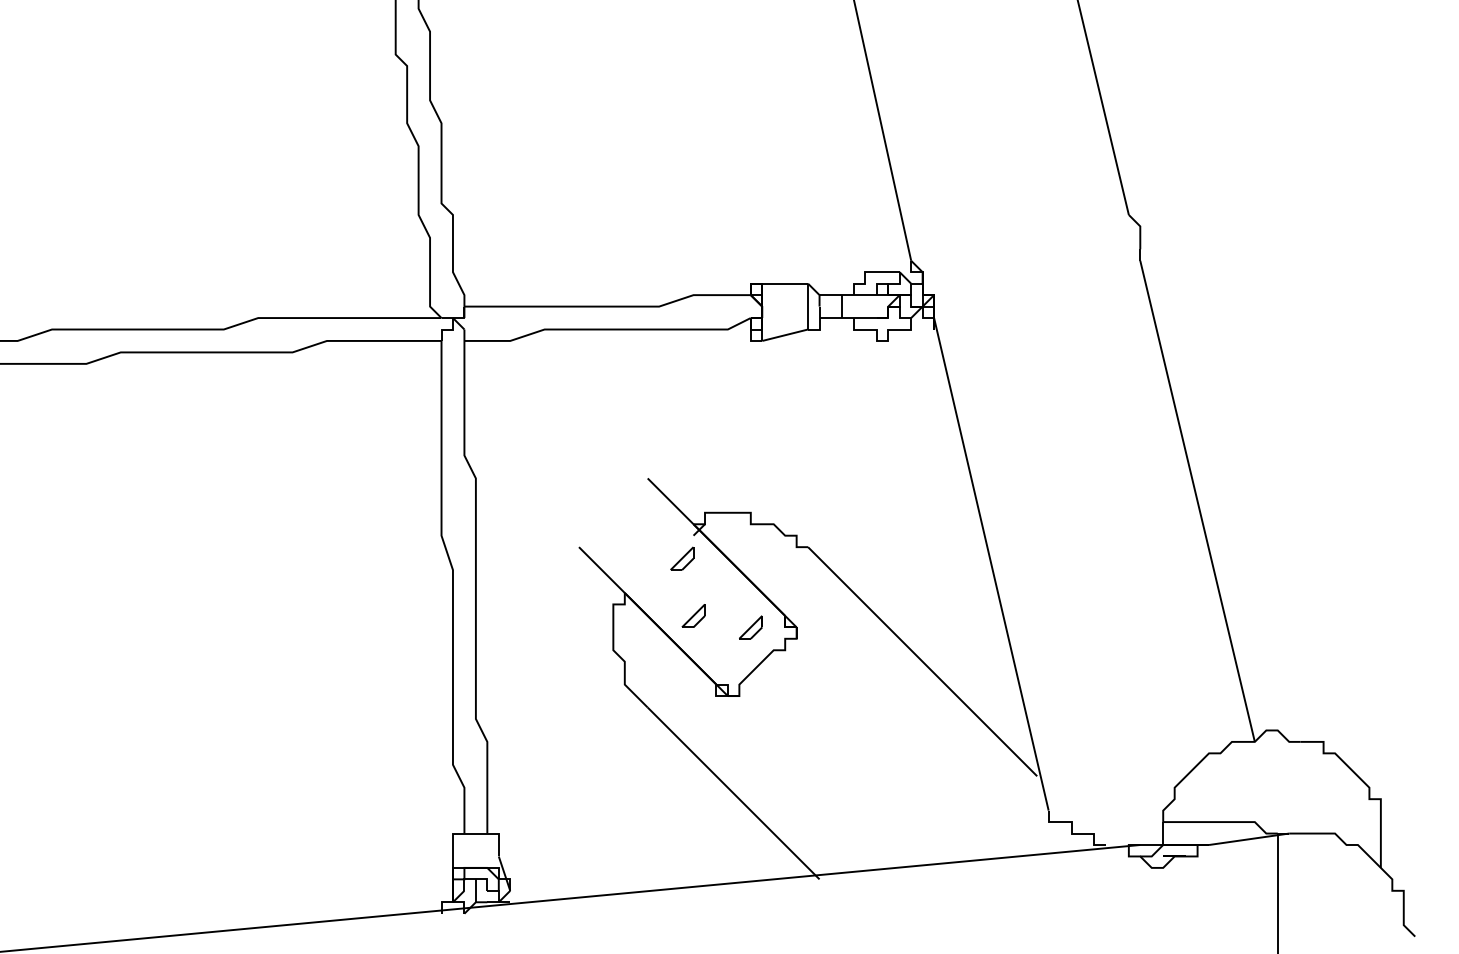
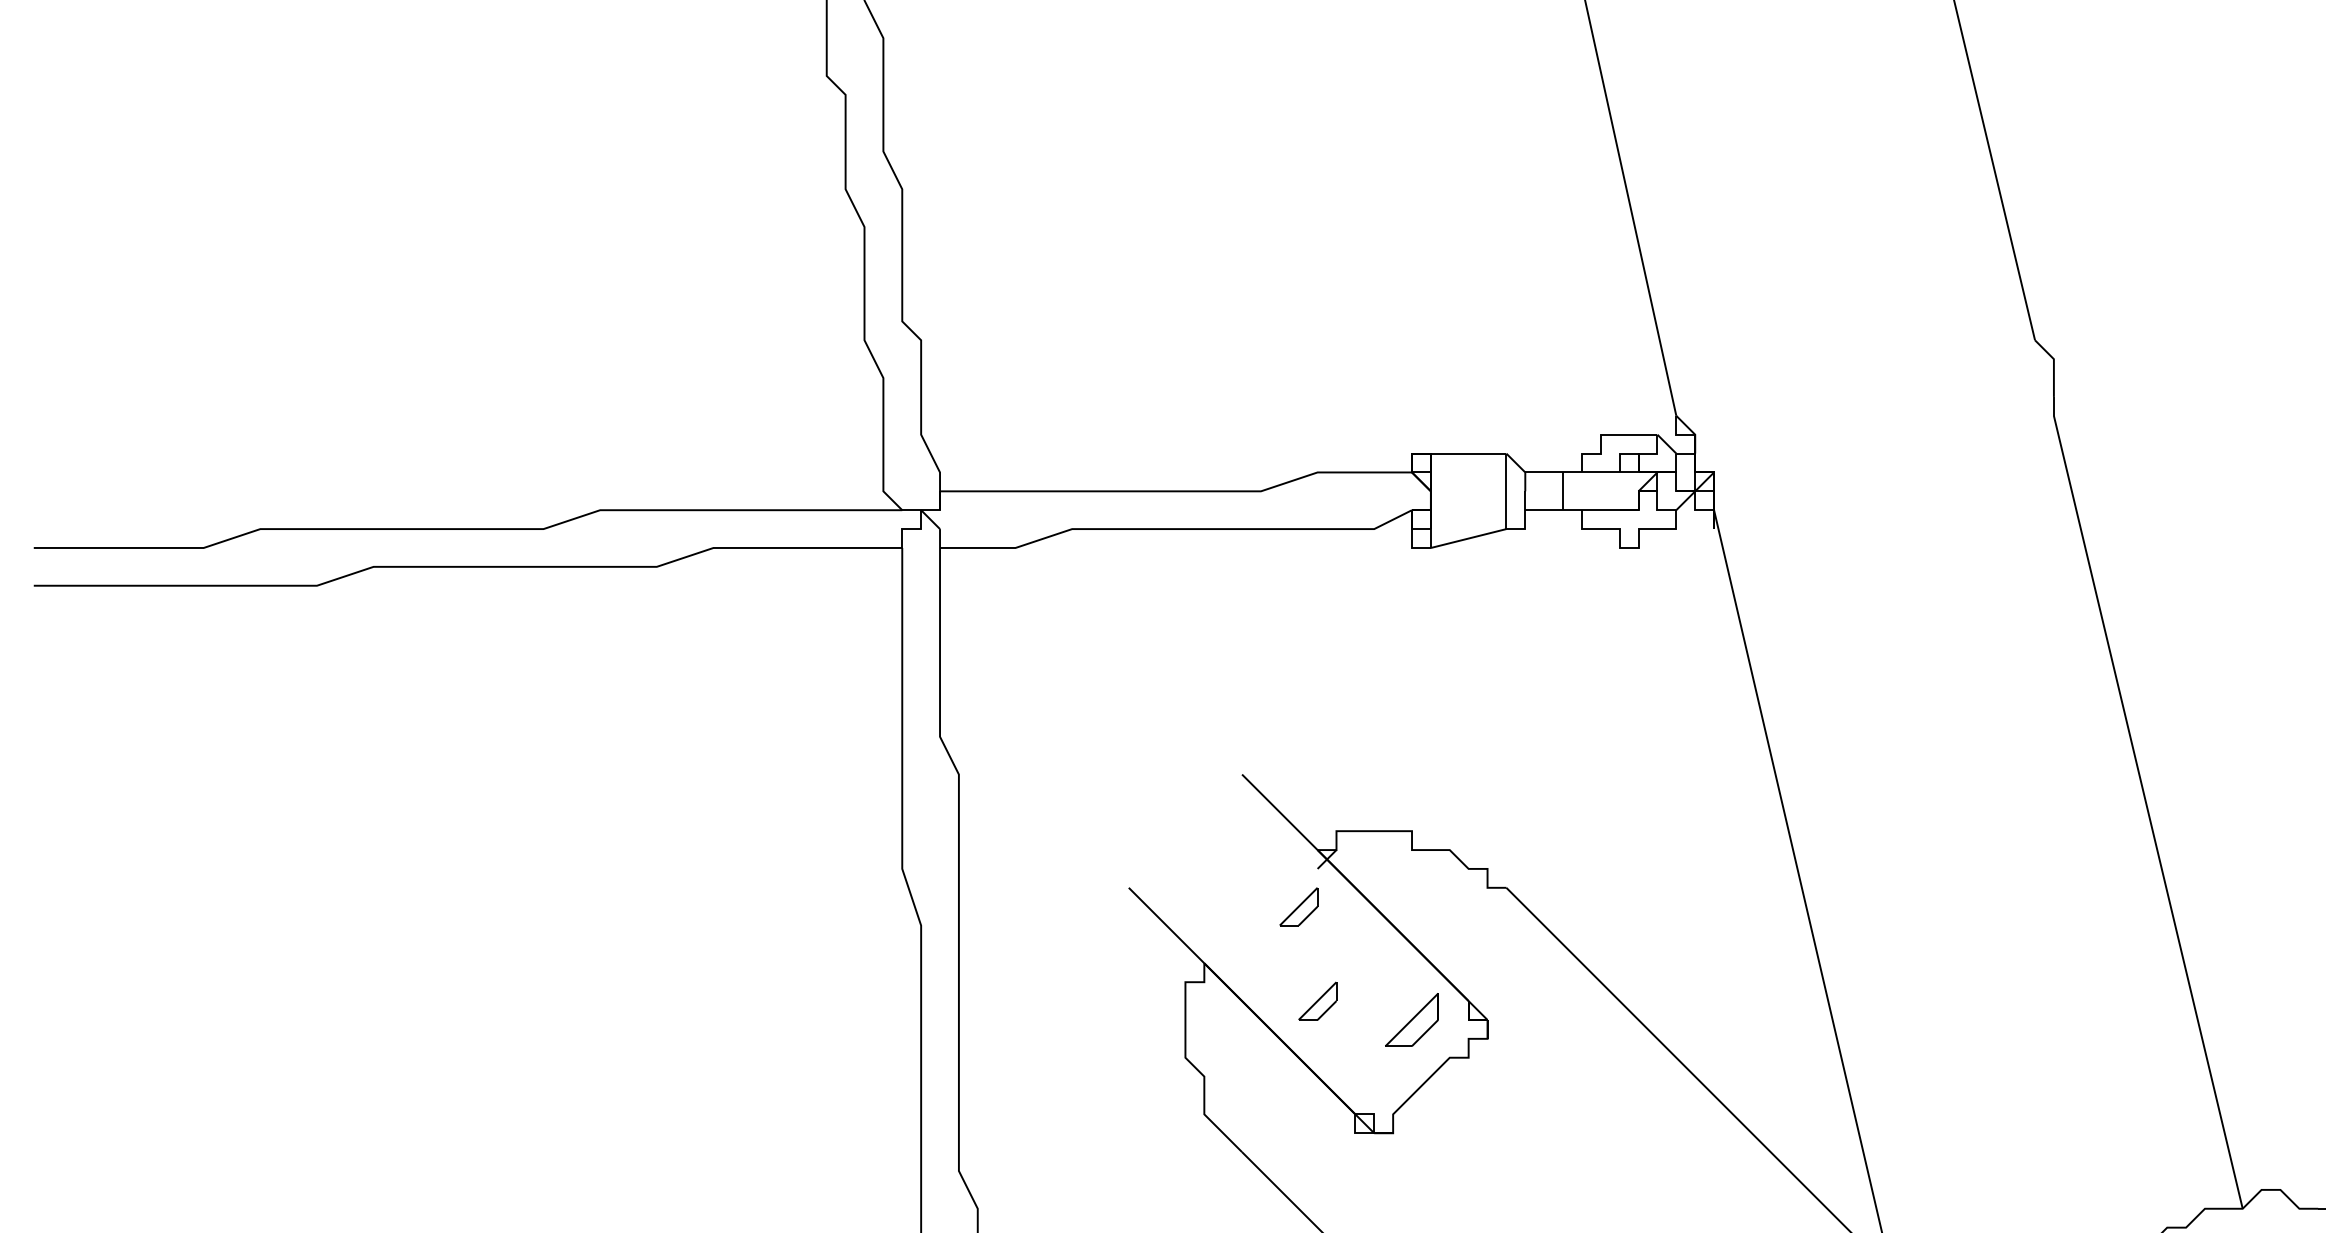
part: (750, 627) -> (1411, 1020), size x1.4

